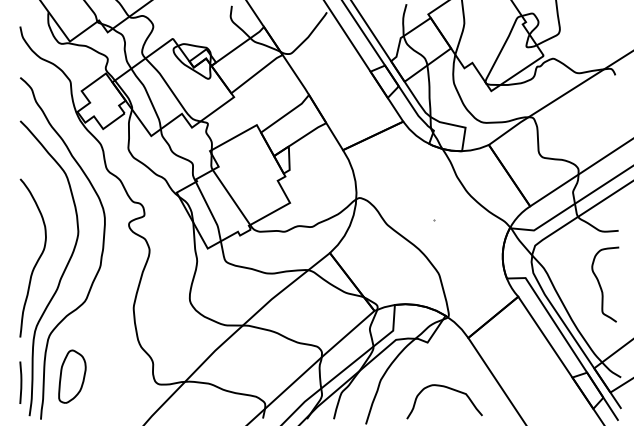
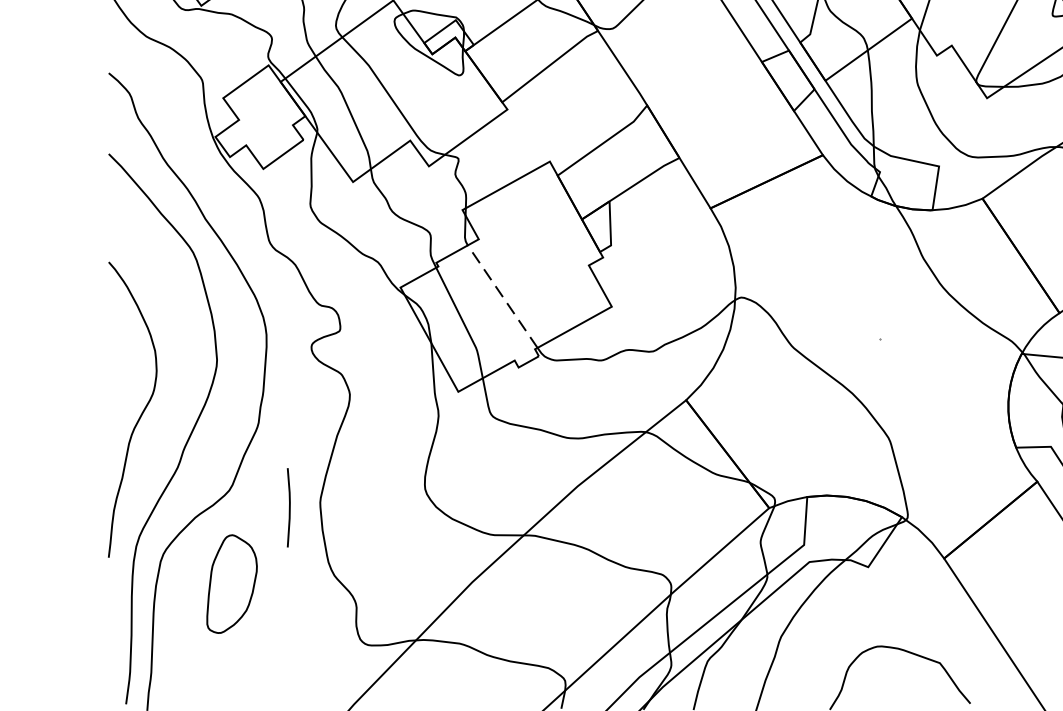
line: (231, 197) -> (502, 296), solid -> dashed
part: (72, 376) -> (232, 583), moved
line: (20, 382) -> (288, 507), moved

